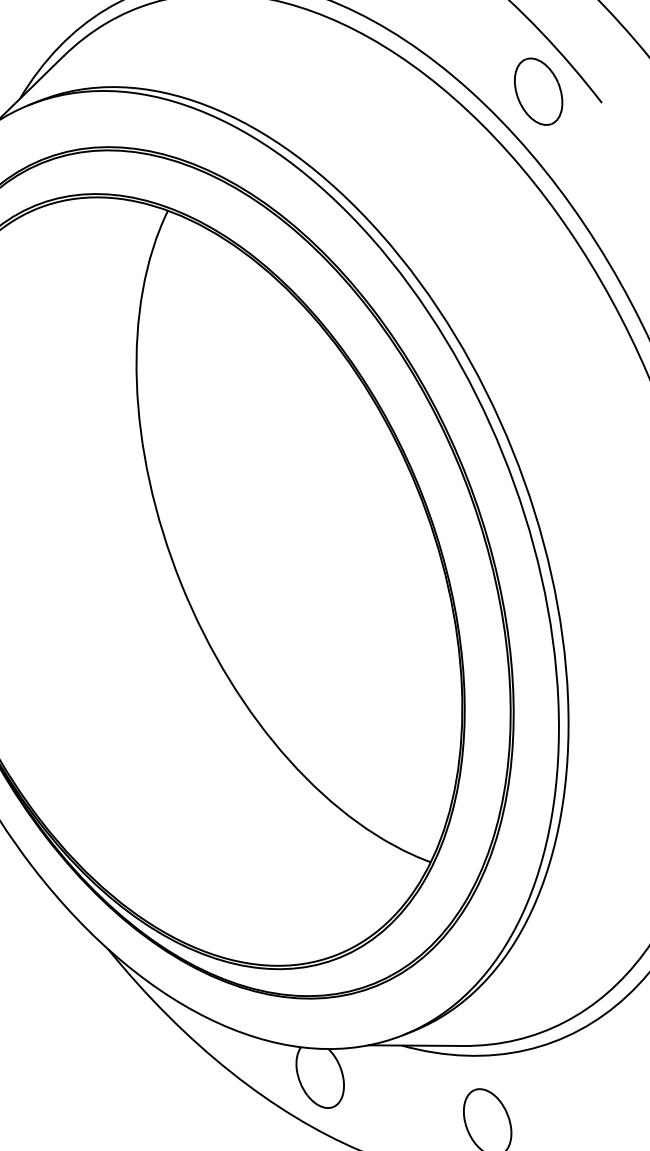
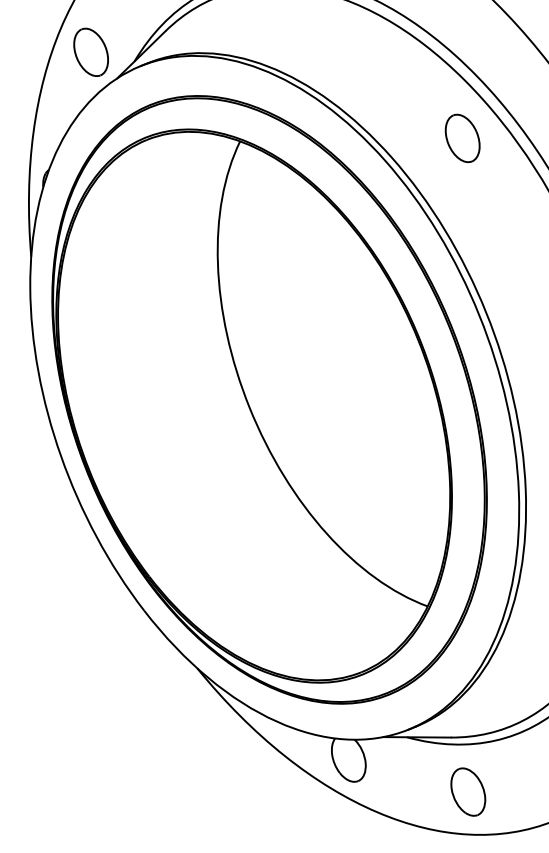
part: (538, 91) -> (462, 138), moved

